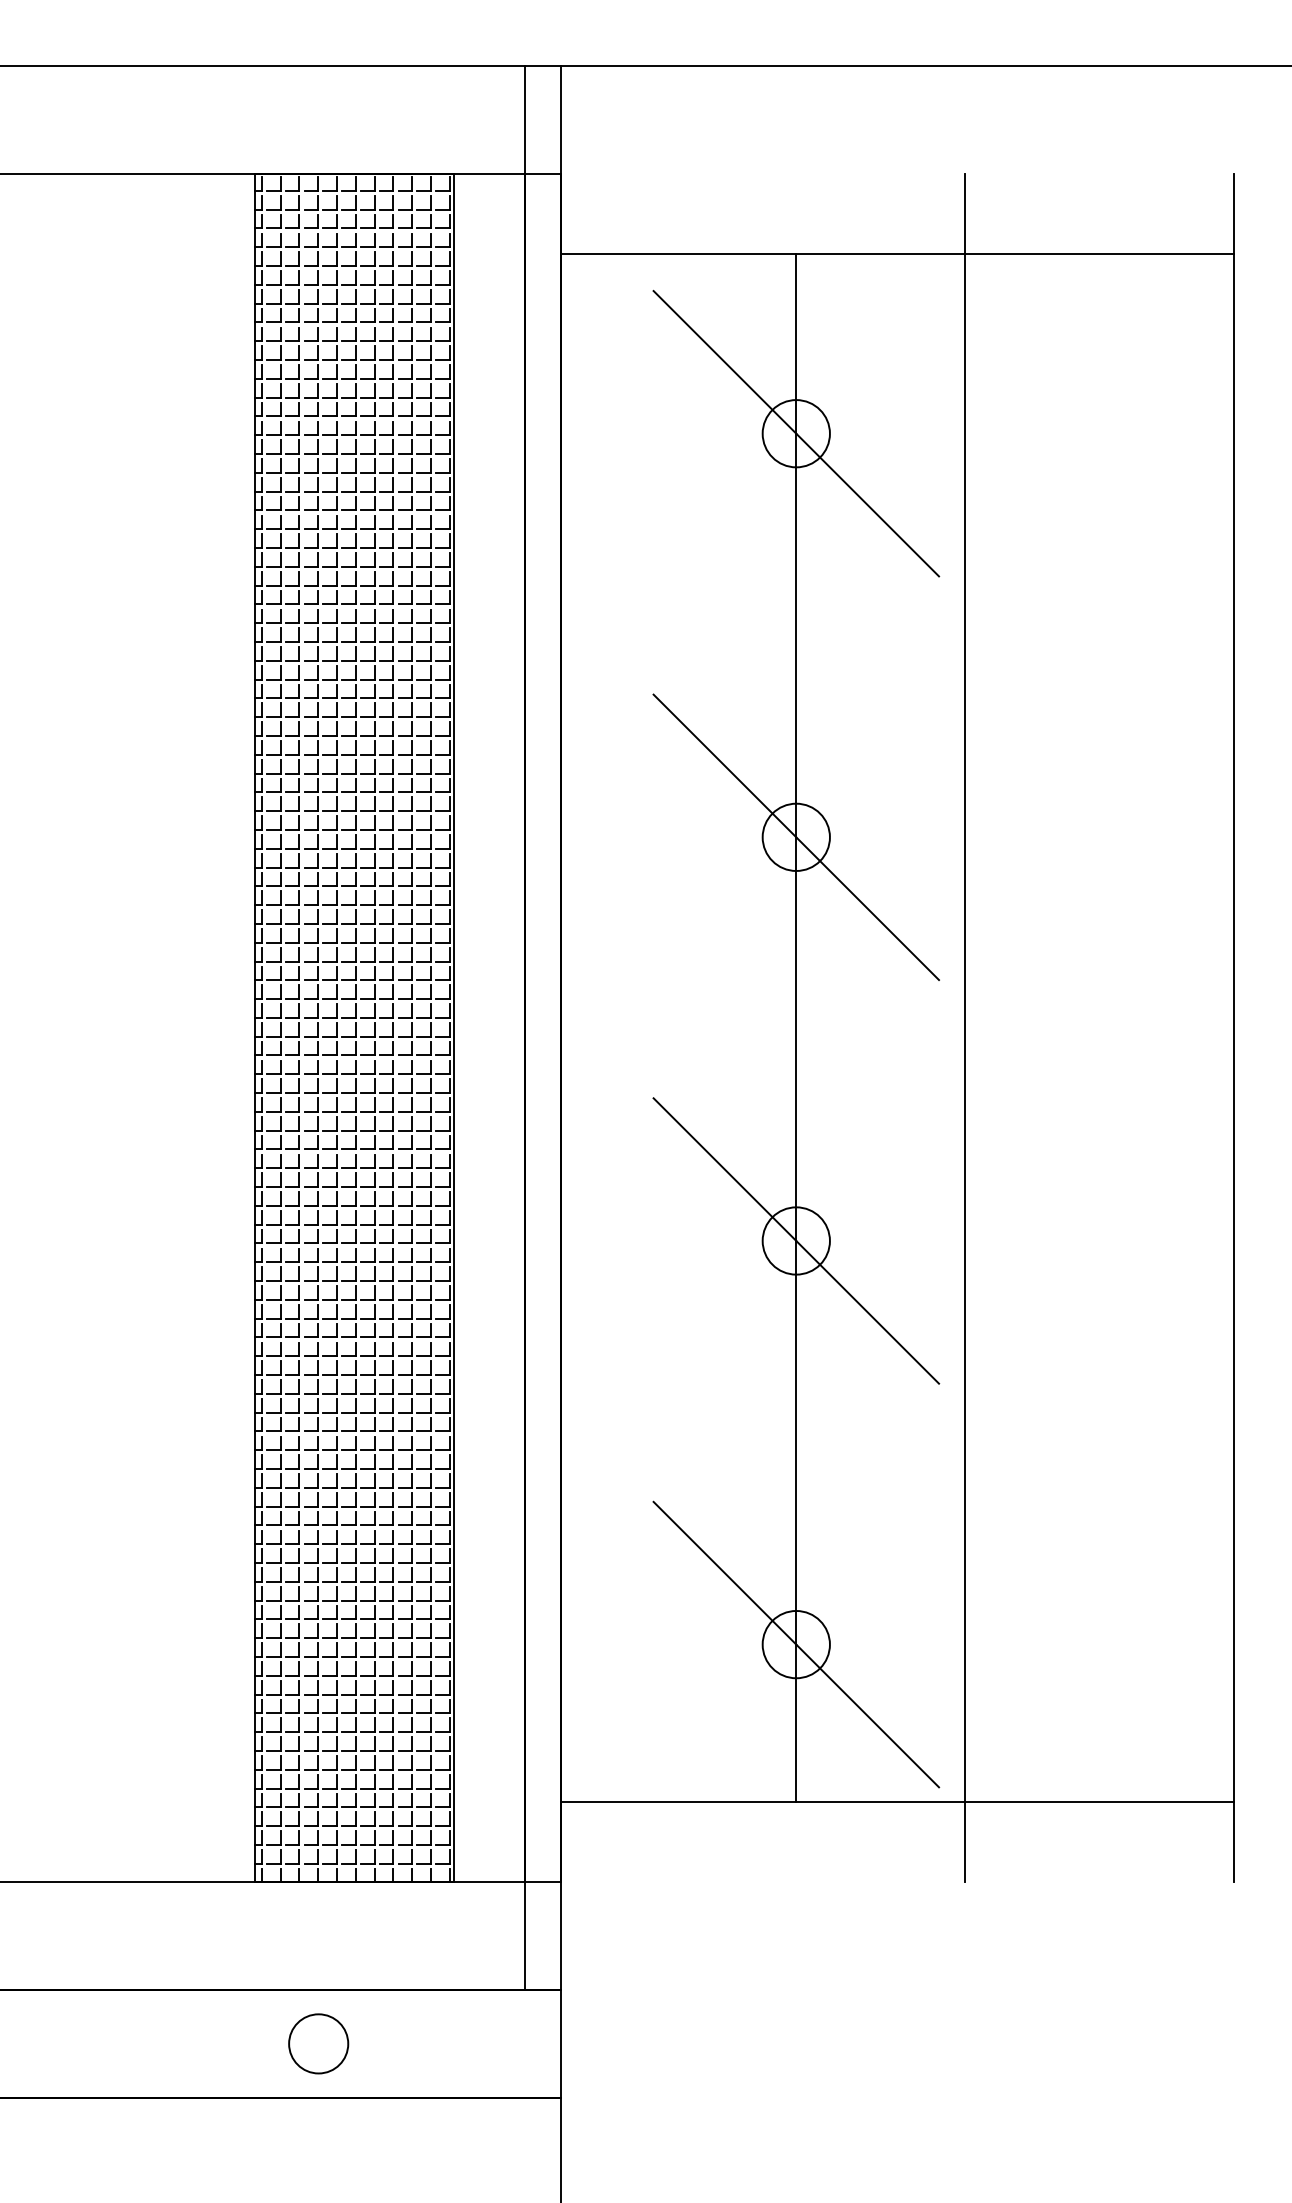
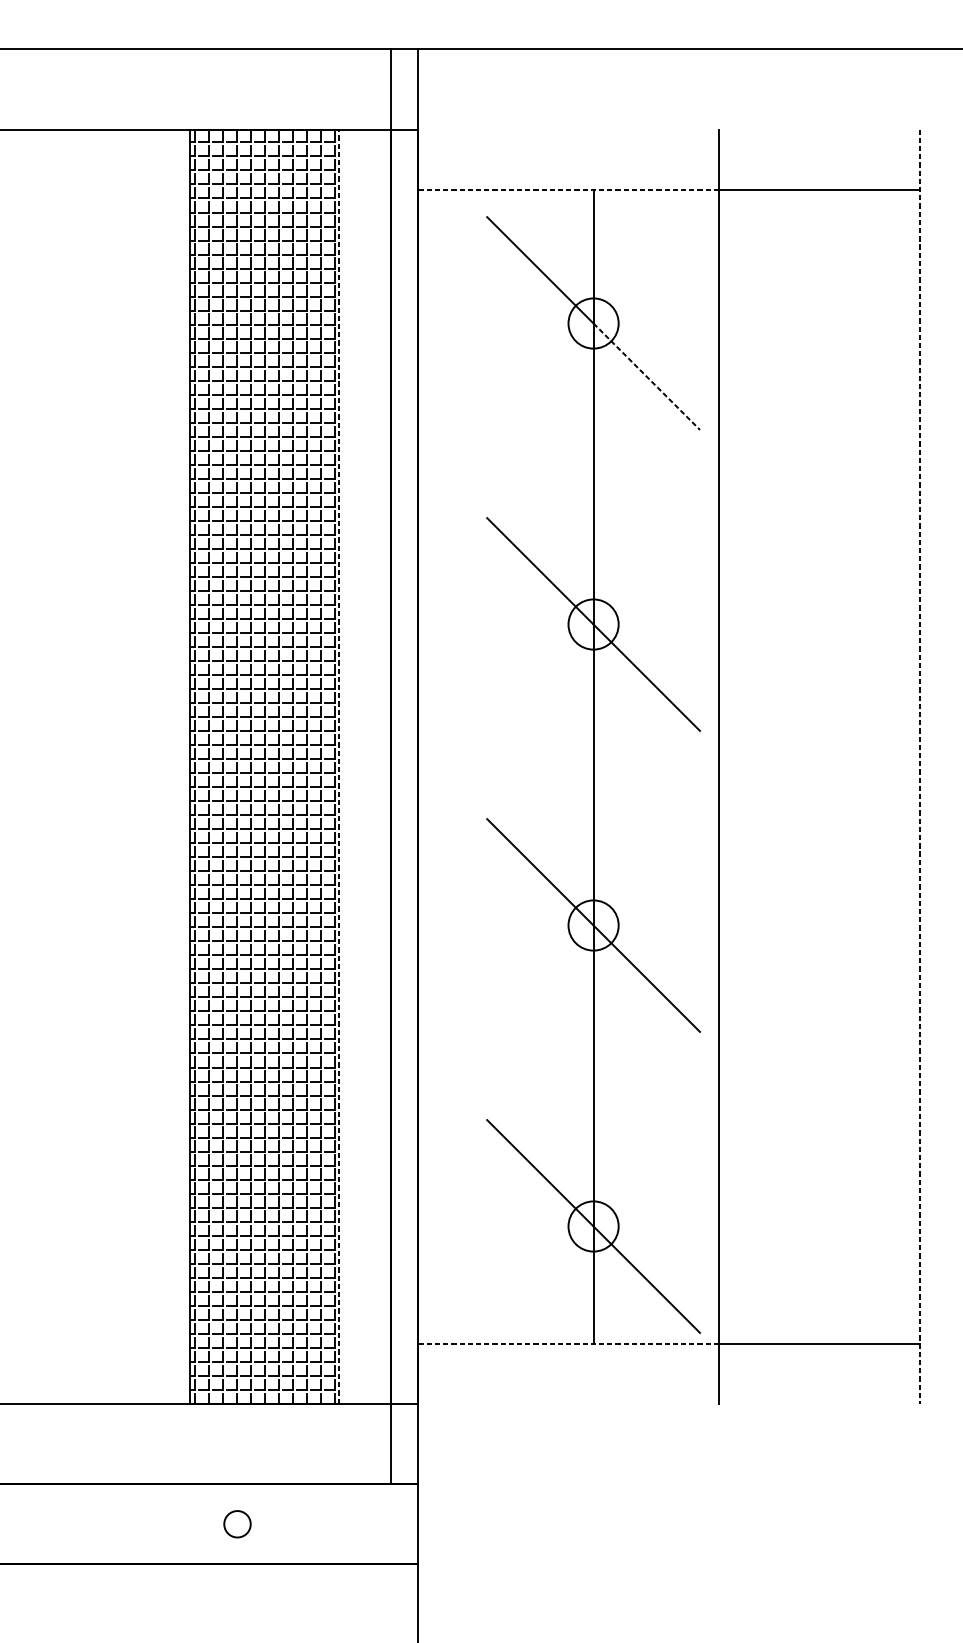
line: (762, 254) -> (568, 189), solid -> dashed
line: (867, 505) -> (646, 377), solid -> dashed
line: (454, 1027) -> (338, 766), solid -> dashed
line: (1233, 1028) -> (919, 767), solid -> dashed
line: (762, 1801) -> (568, 1343), solid -> dashed
circle: (318, 2043) -> (237, 1523), size x0.6

